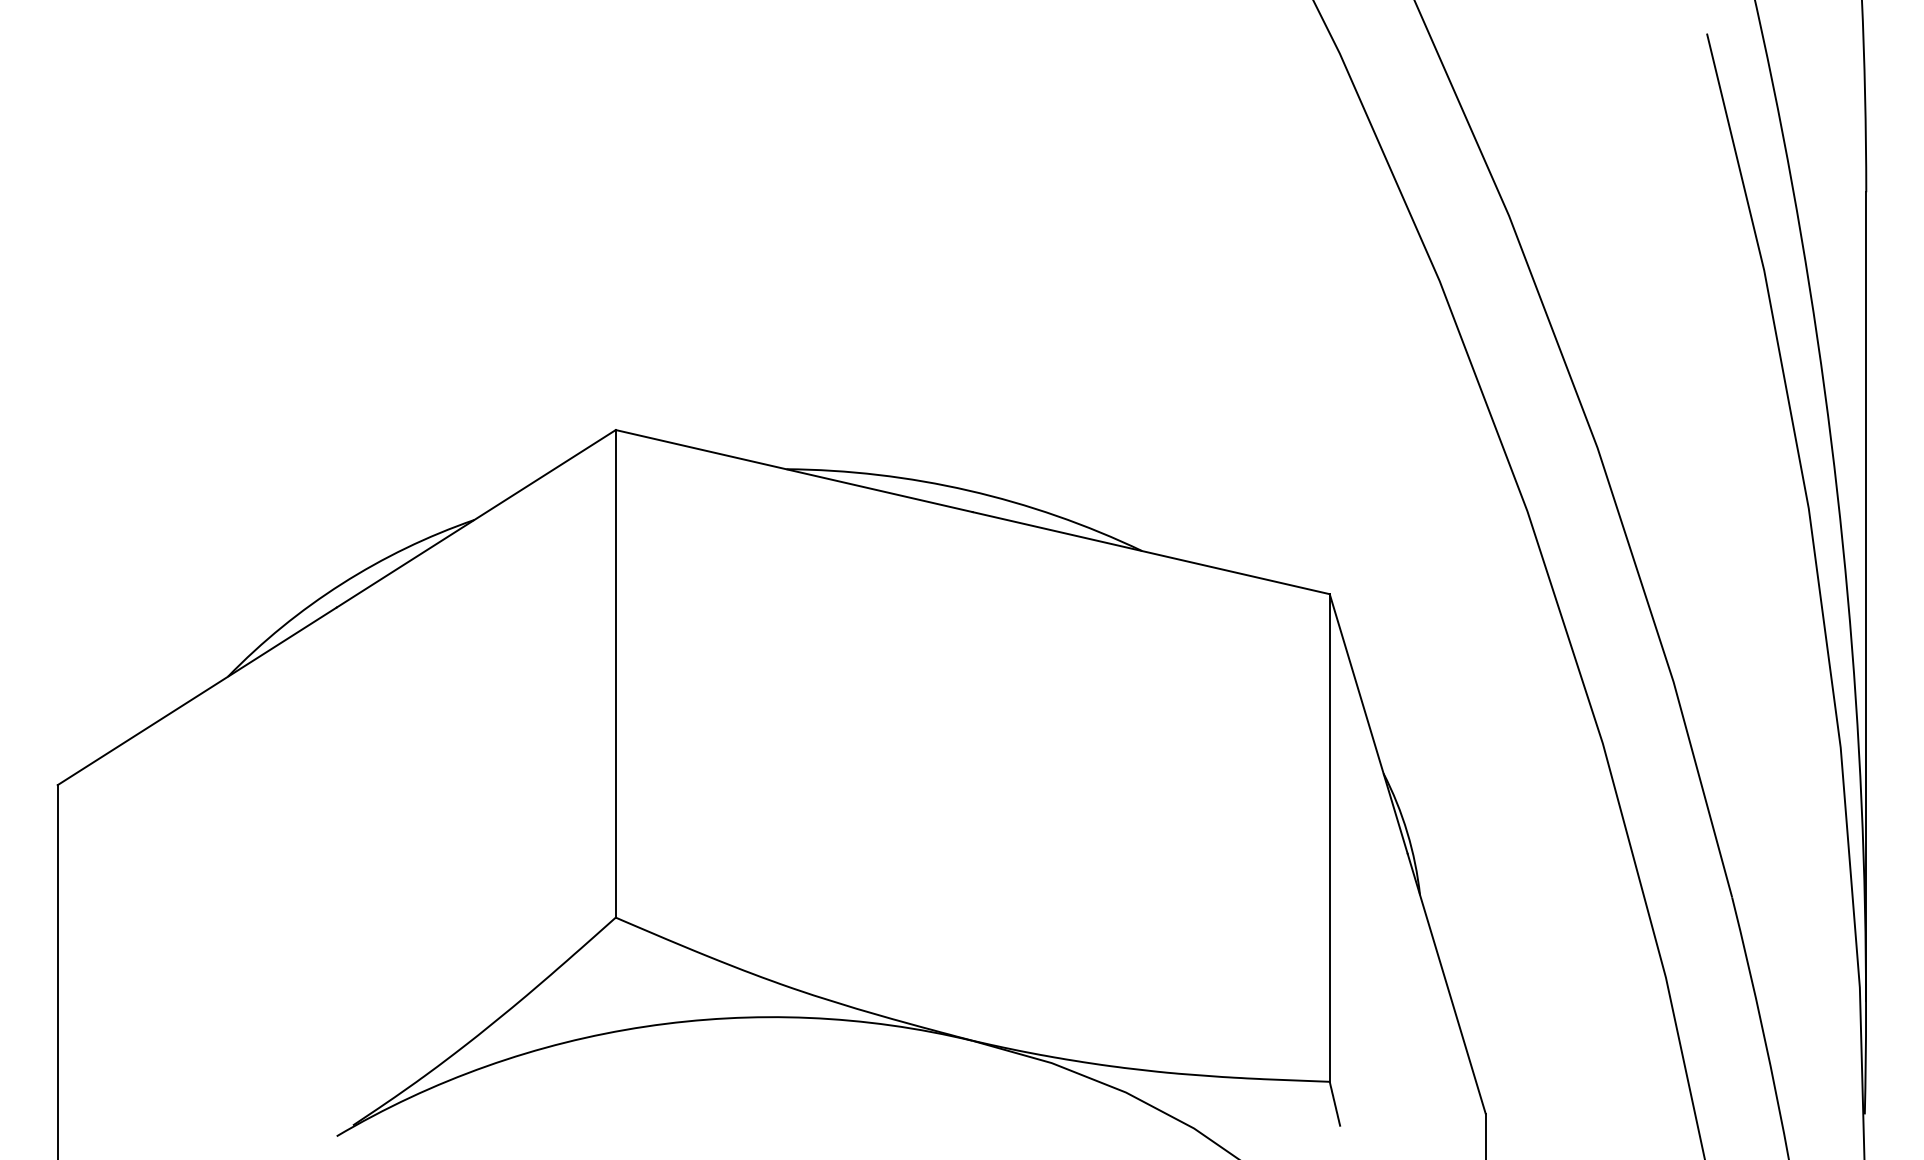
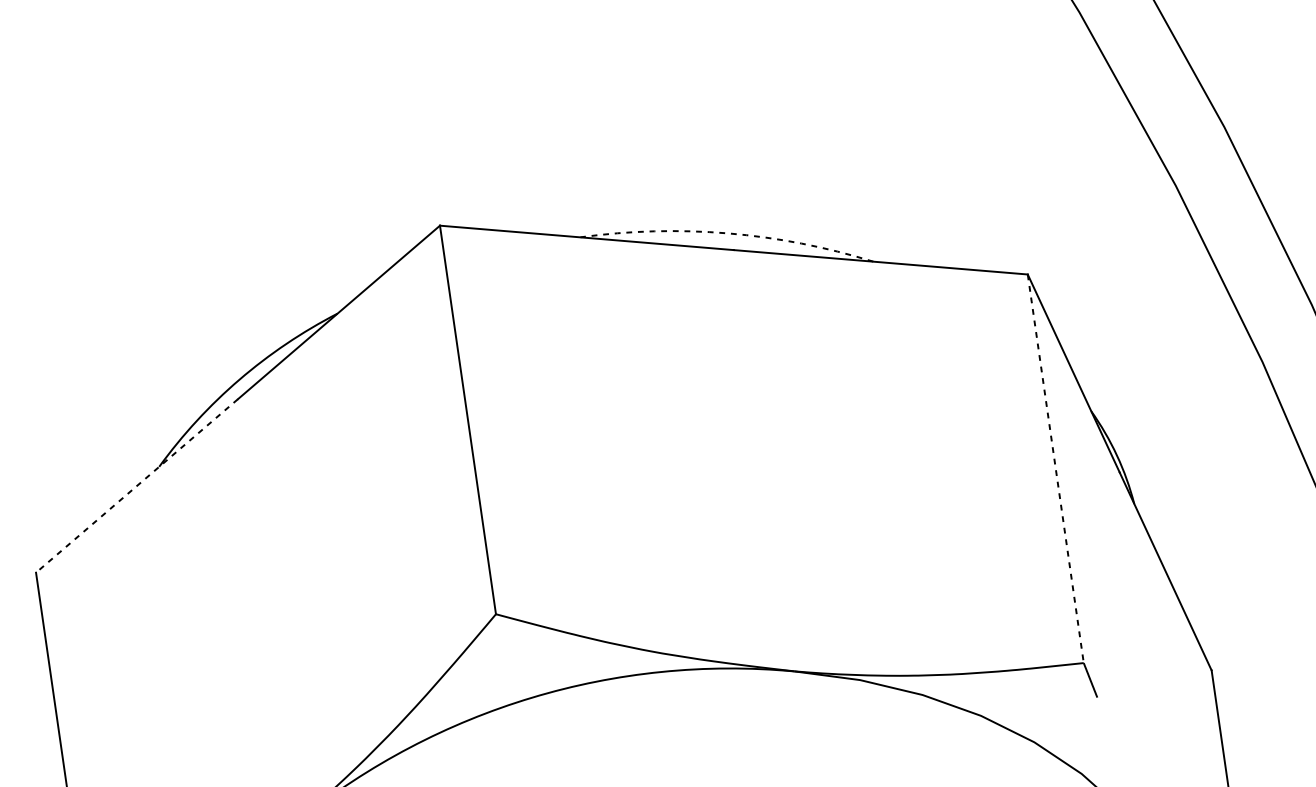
arc: (968, 490) -> (728, 233), solid -> dashed
line: (196, 696) -> (136, 486), solid -> dashed
line: (1329, 838) -> (1055, 469), solid -> dashed

